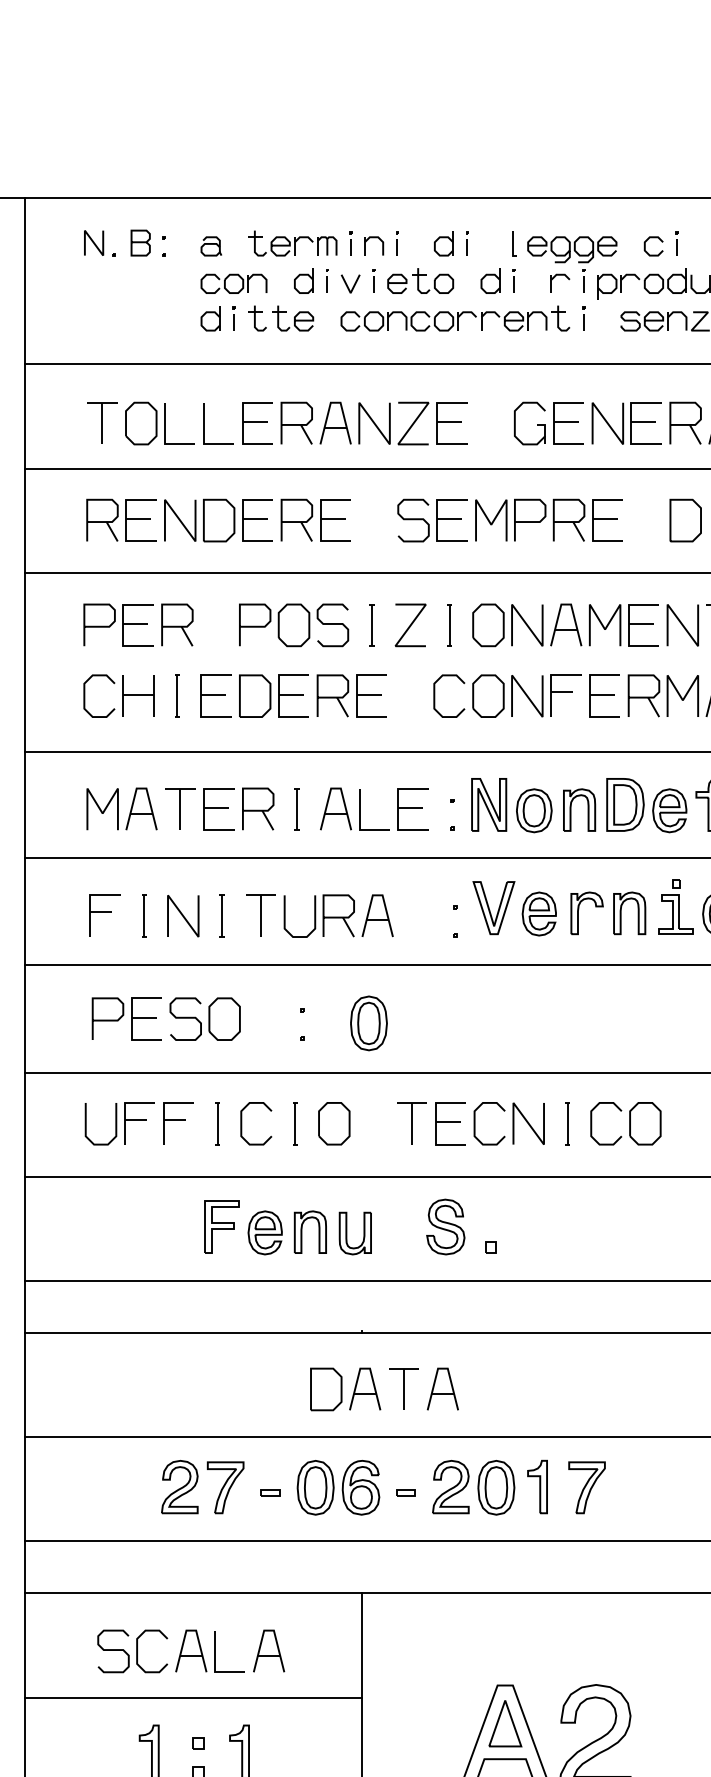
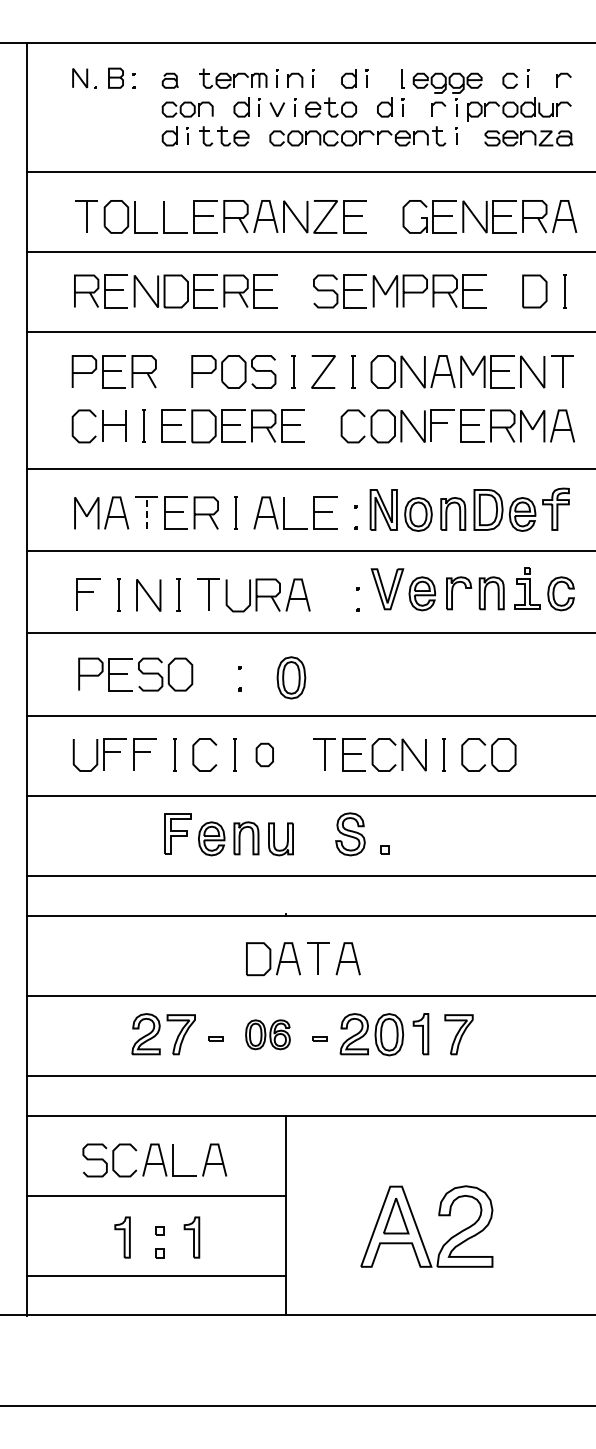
line: (180, 808) -> (146, 512), solid -> dashed
part: (333, 1123) -> (264, 754), size x0.7
part: (337, 1487) -> (267, 1034), size x0.7

